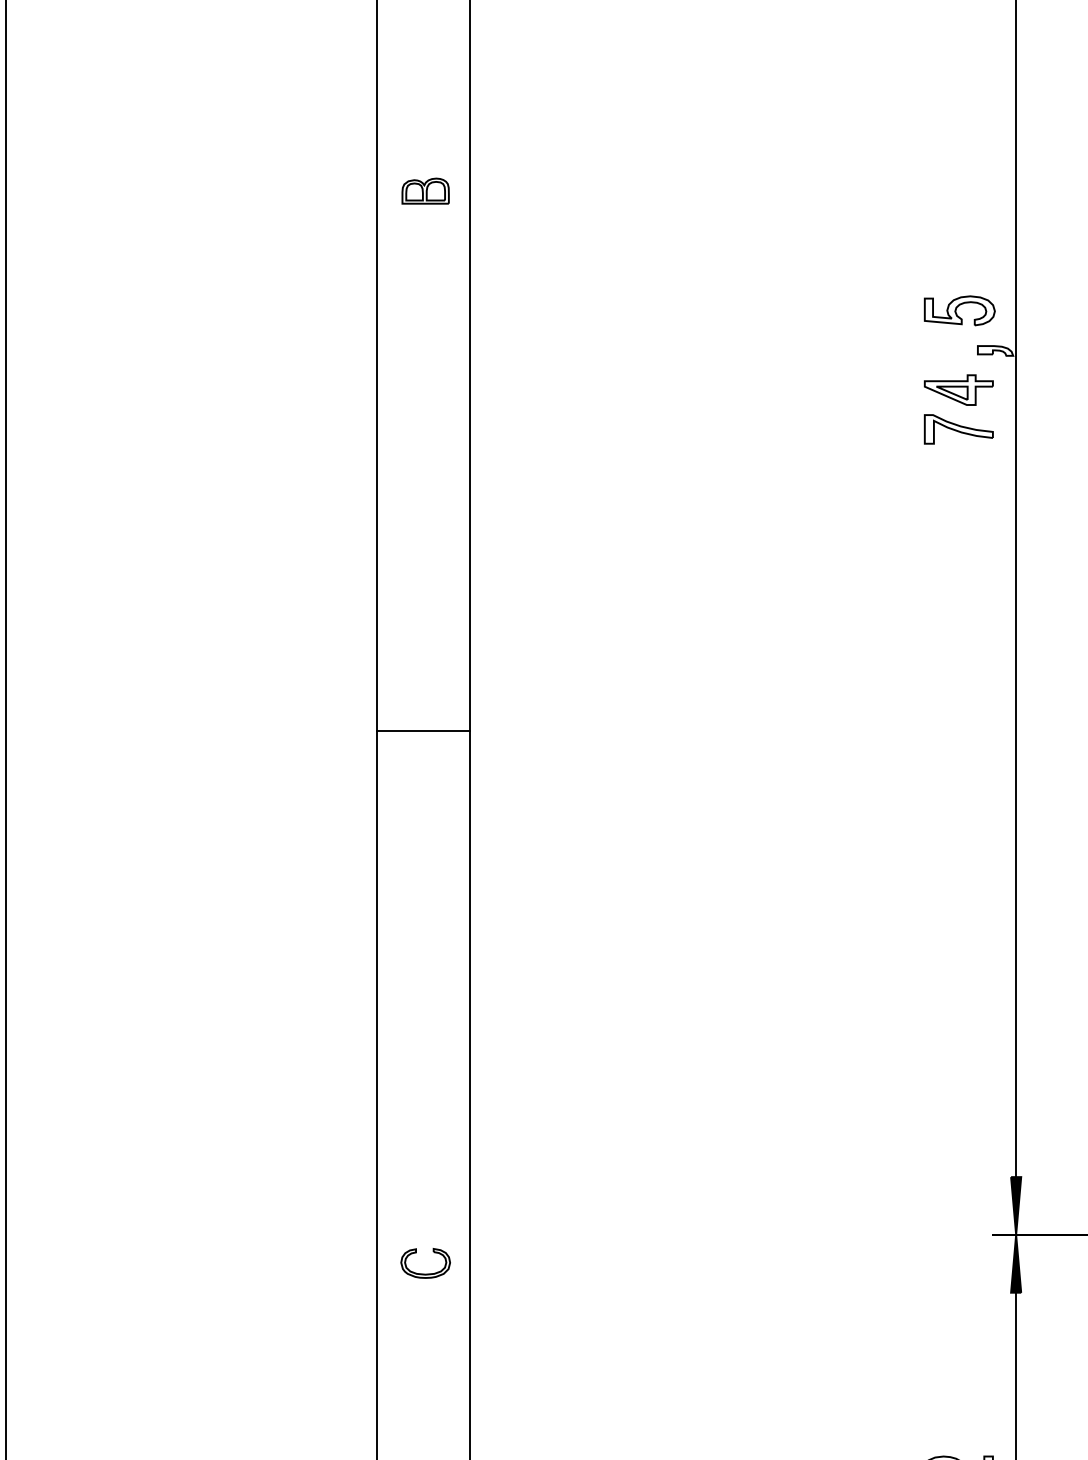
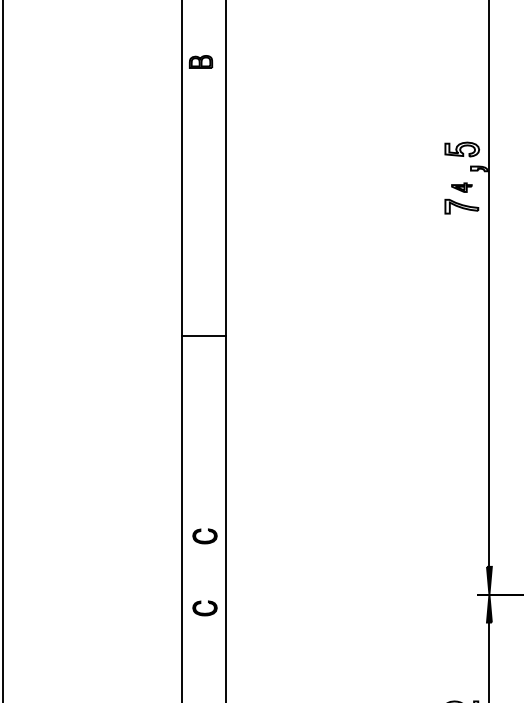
part: (424, 190) -> (200, 61), moved
part: (958, 389) -> (461, 187), size x0.6
line: (422, 732) -> (203, 336), moved
part: (424, 1114) -> (204, 536), added

